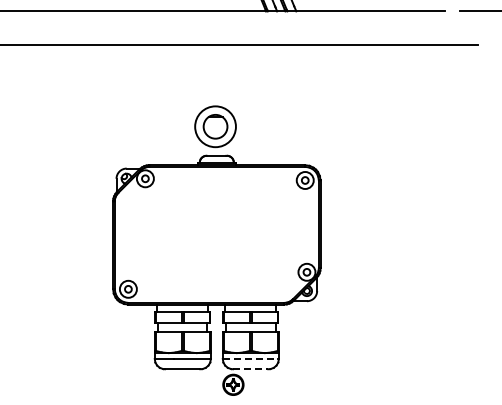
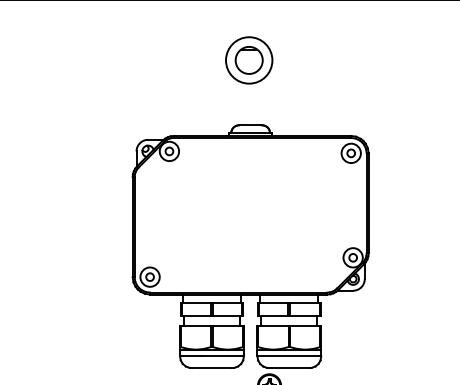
part: (215, 126) -> (249, 60), moved
line: (251, 359) -> (290, 356), dashed -> solid
line: (250, 369) -> (288, 368), dashed -> solid

